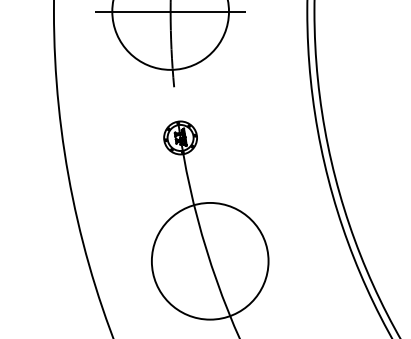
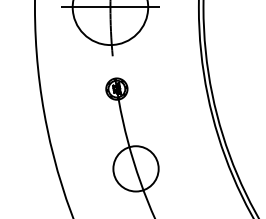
circle: (209, 260) -> (135, 168), size x0.6

